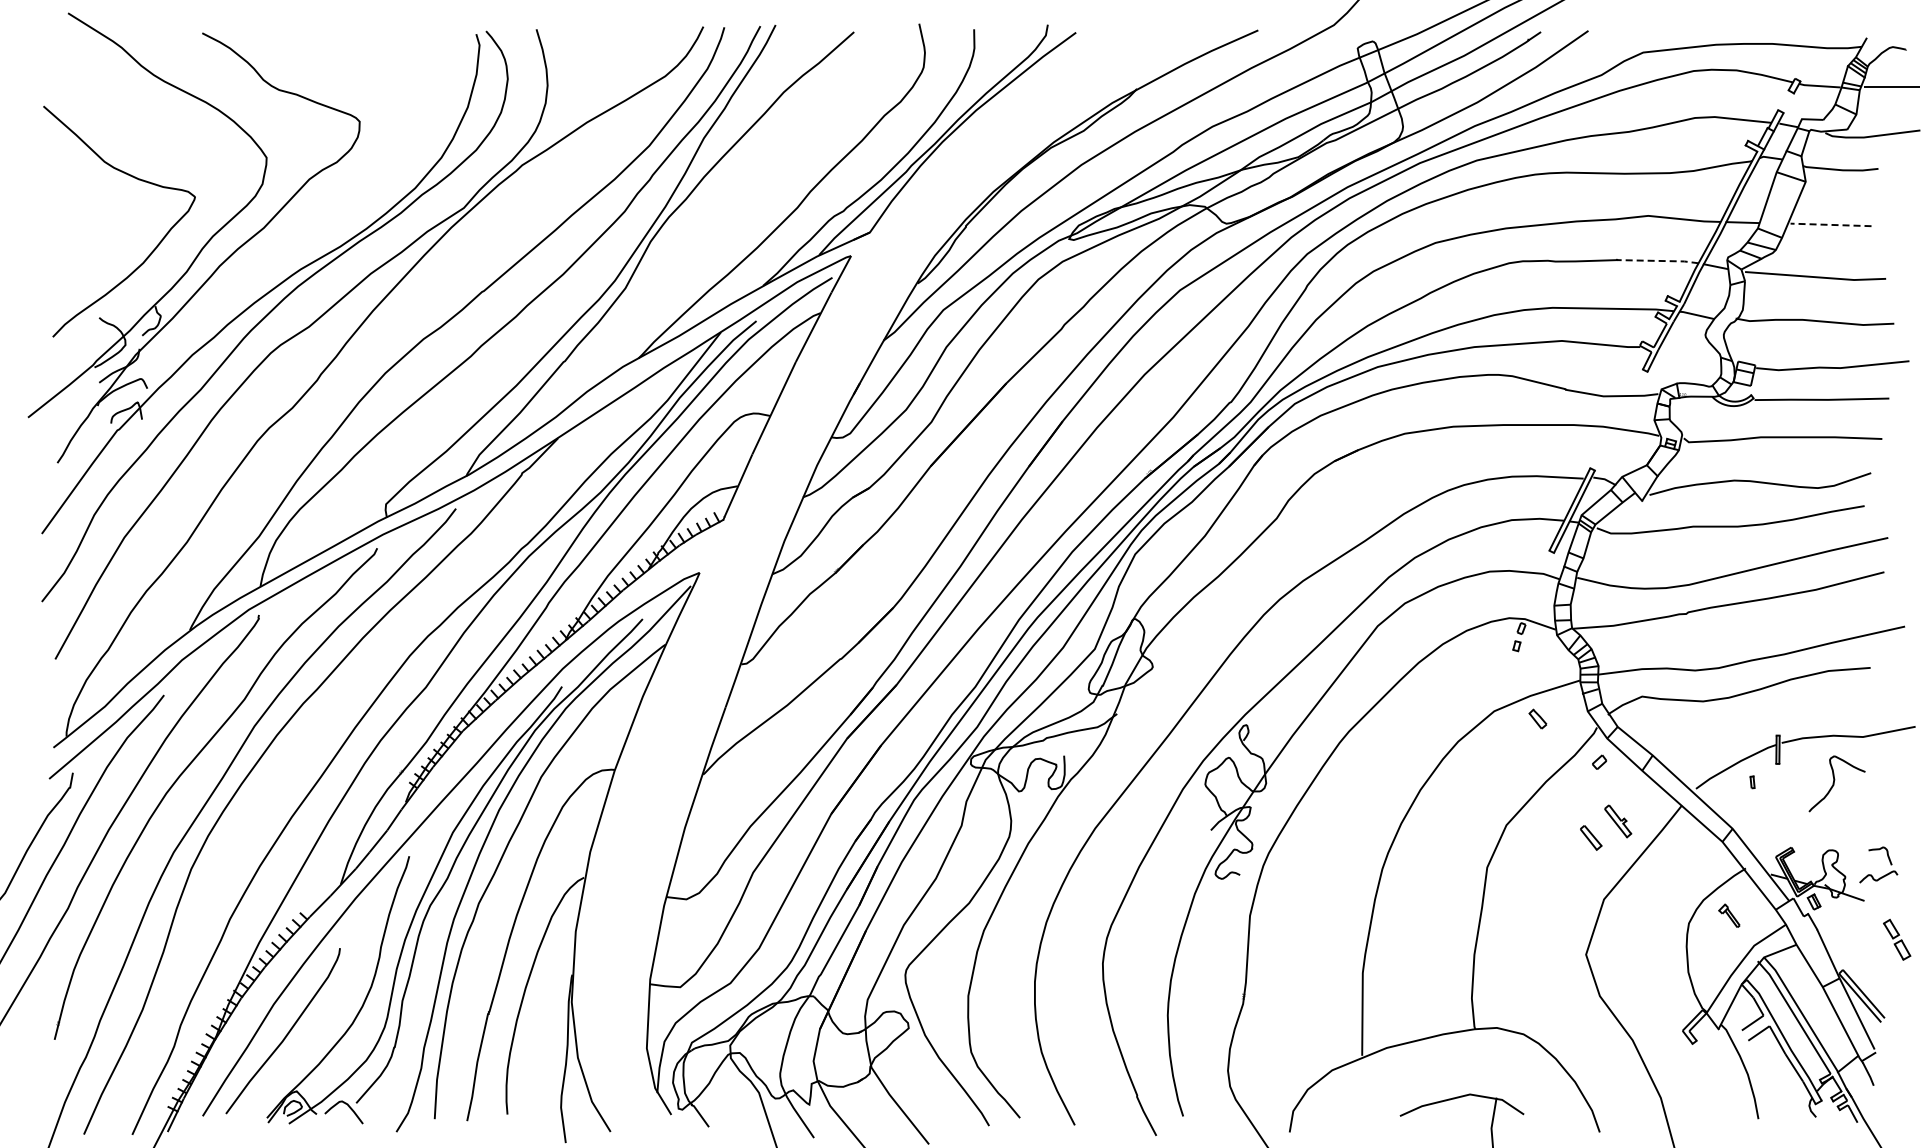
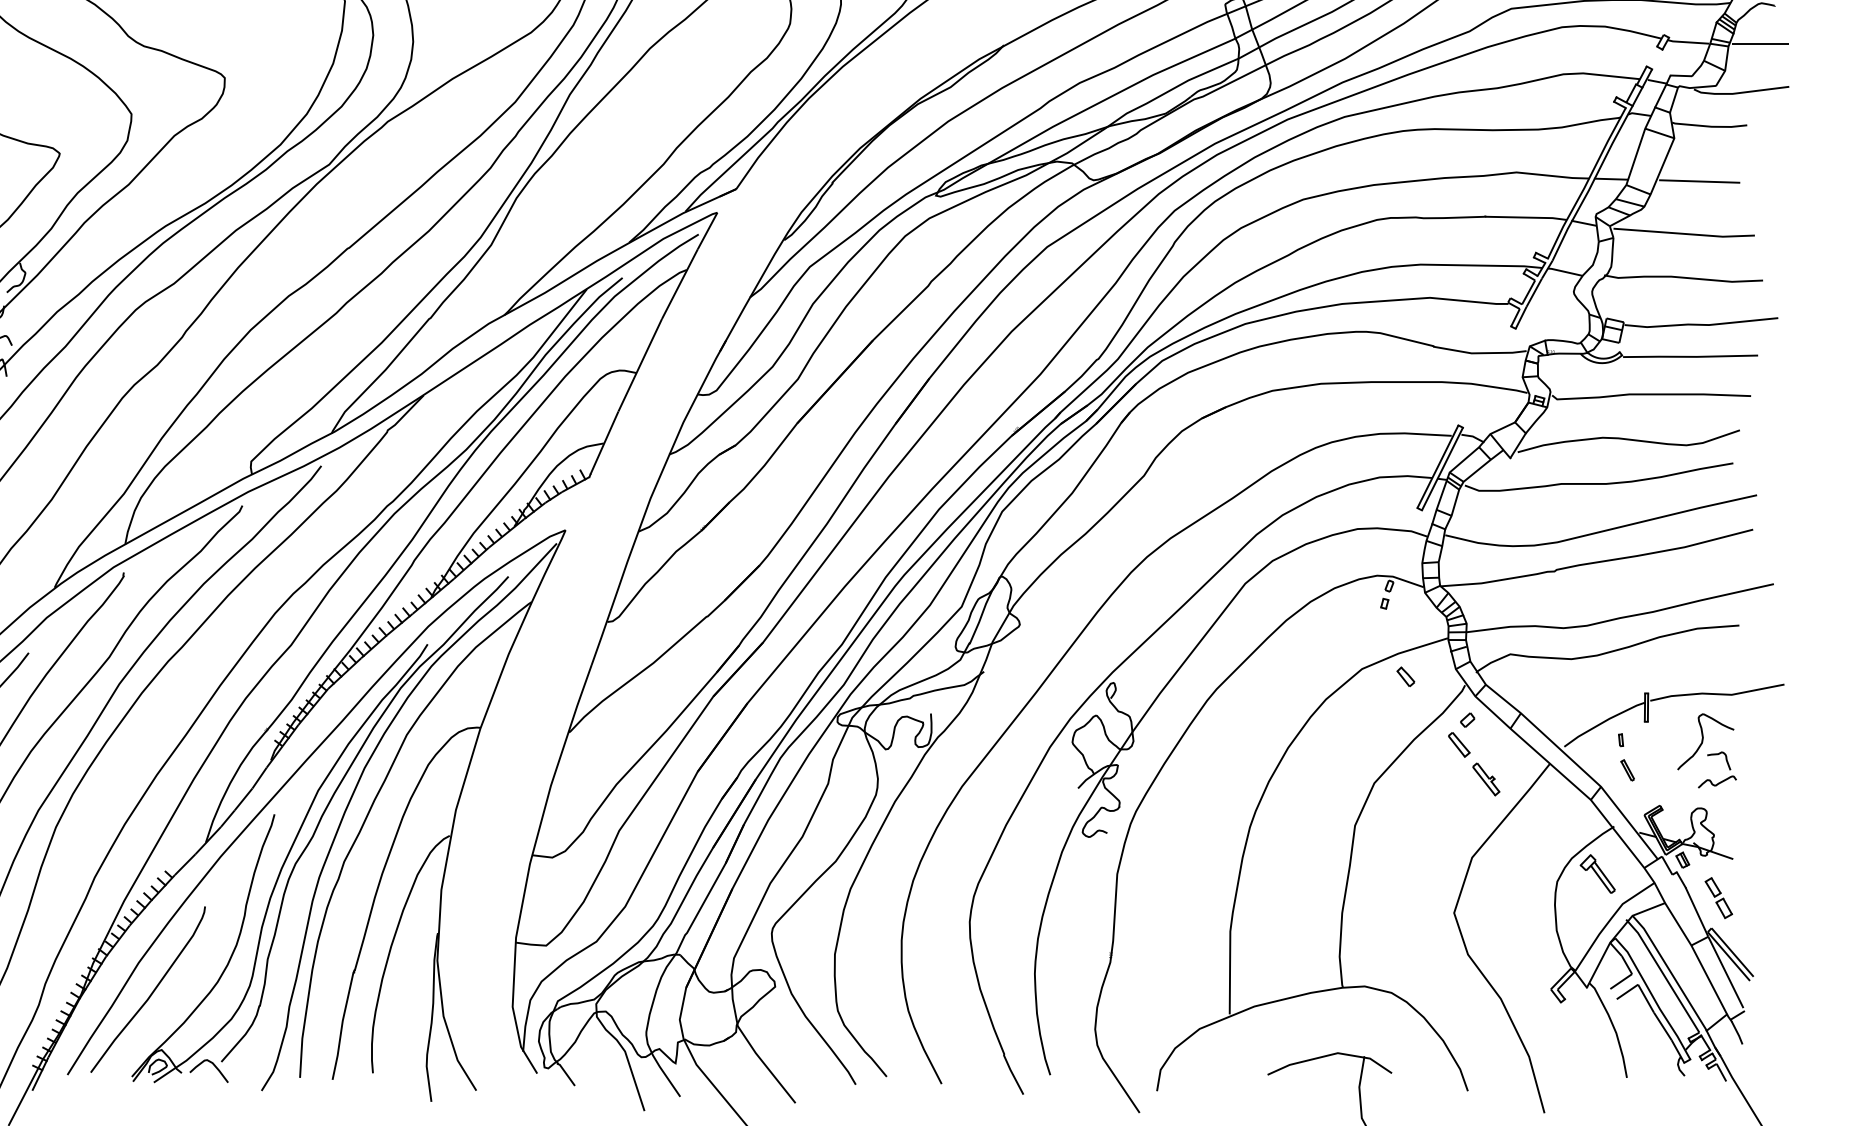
line: (1830, 224) -> (1699, 181), dashed -> solid
line: (1658, 260) -> (1526, 217), dashed -> solid
part: (1758, 812) -> (1626, 770), added
part: (1591, 837) -> (1459, 744), moved
part: (1888, 859) -> (1727, 764), moved
part: (1729, 915) -> (1597, 873), size x1.67
part: (1897, 939) -> (1719, 897), moved

